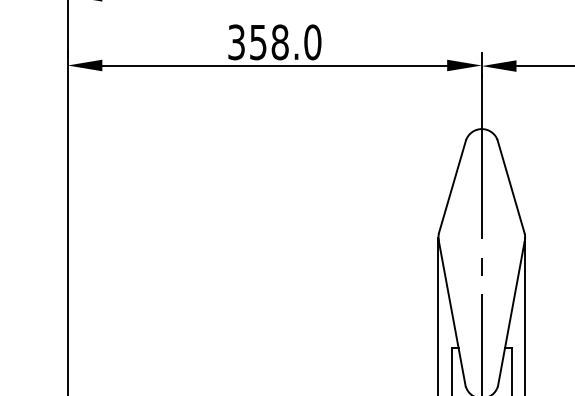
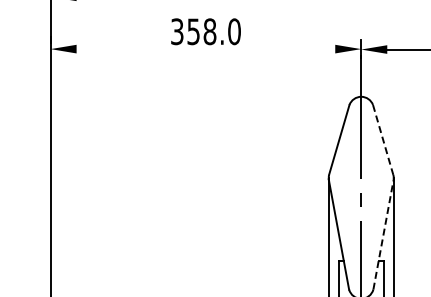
line: (274, 66) -> (205, 49), removed
line: (511, 187) -> (383, 140), solid -> dashed
line: (511, 313) -> (383, 235), solid -> dashed

